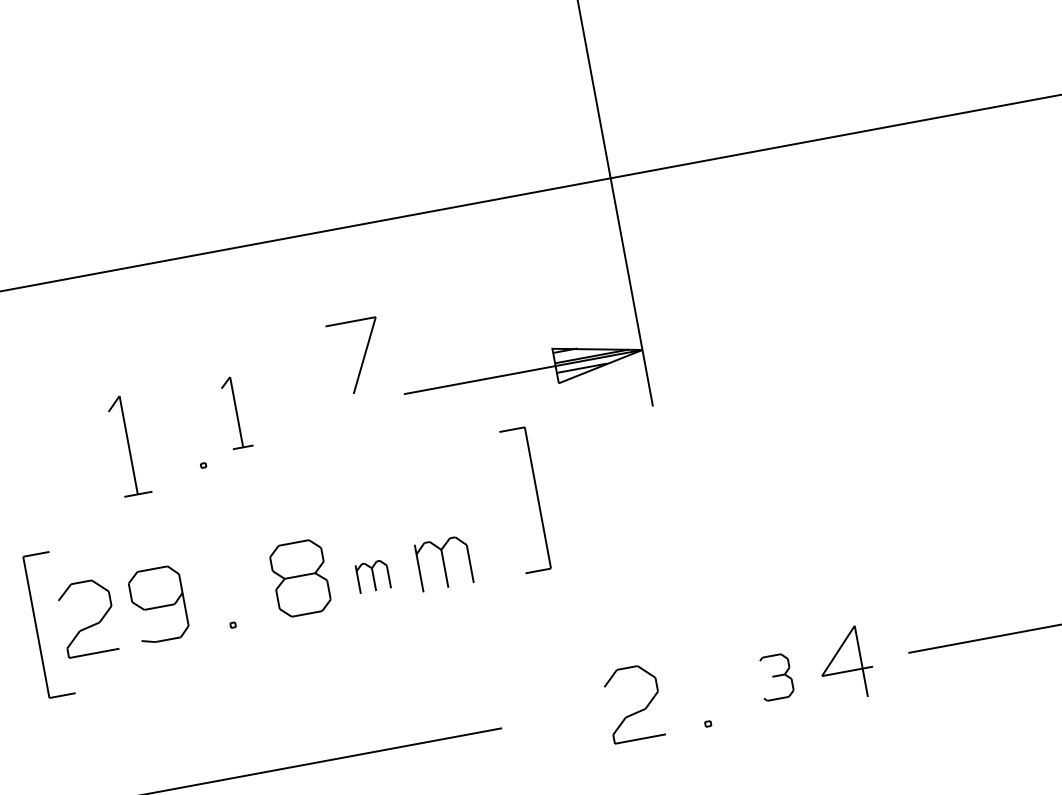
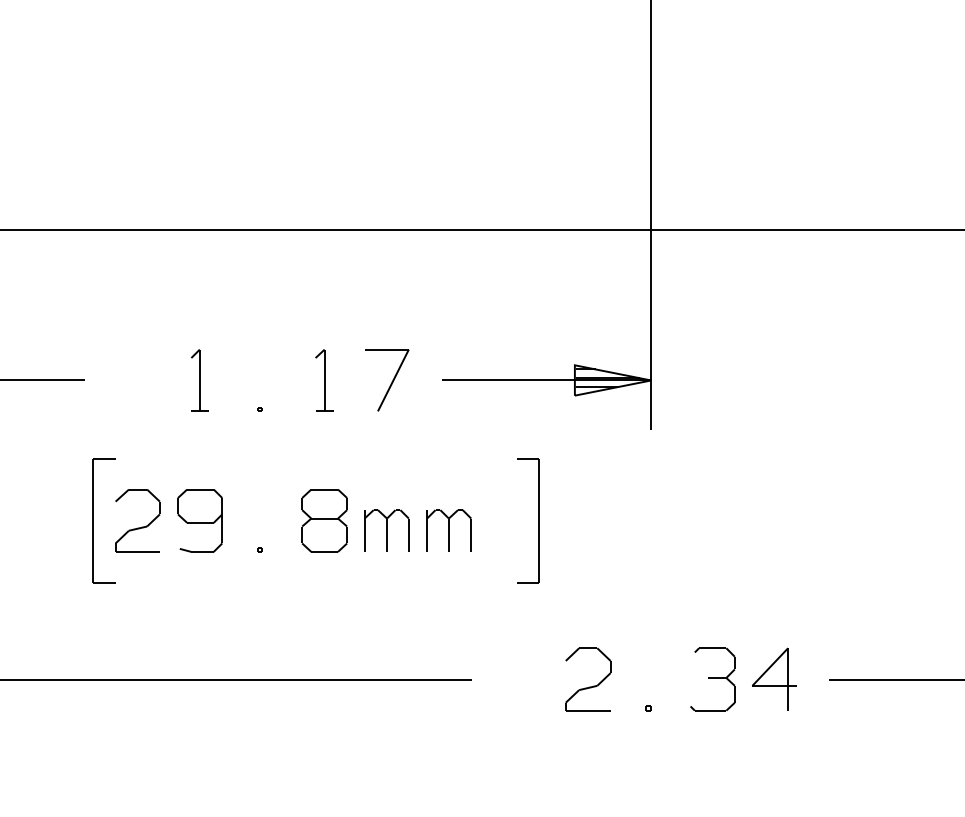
part: (358, 356) -> (387, 380), moved
part: (236, 412) -> (324, 380), moved
part: (128, 445) -> (199, 380), size x0.71
part: (537, 497) -> (538, 520), moved
part: (372, 576) -> (386, 530), size x1.67
part: (775, 677) -> (712, 679), size x1.67

